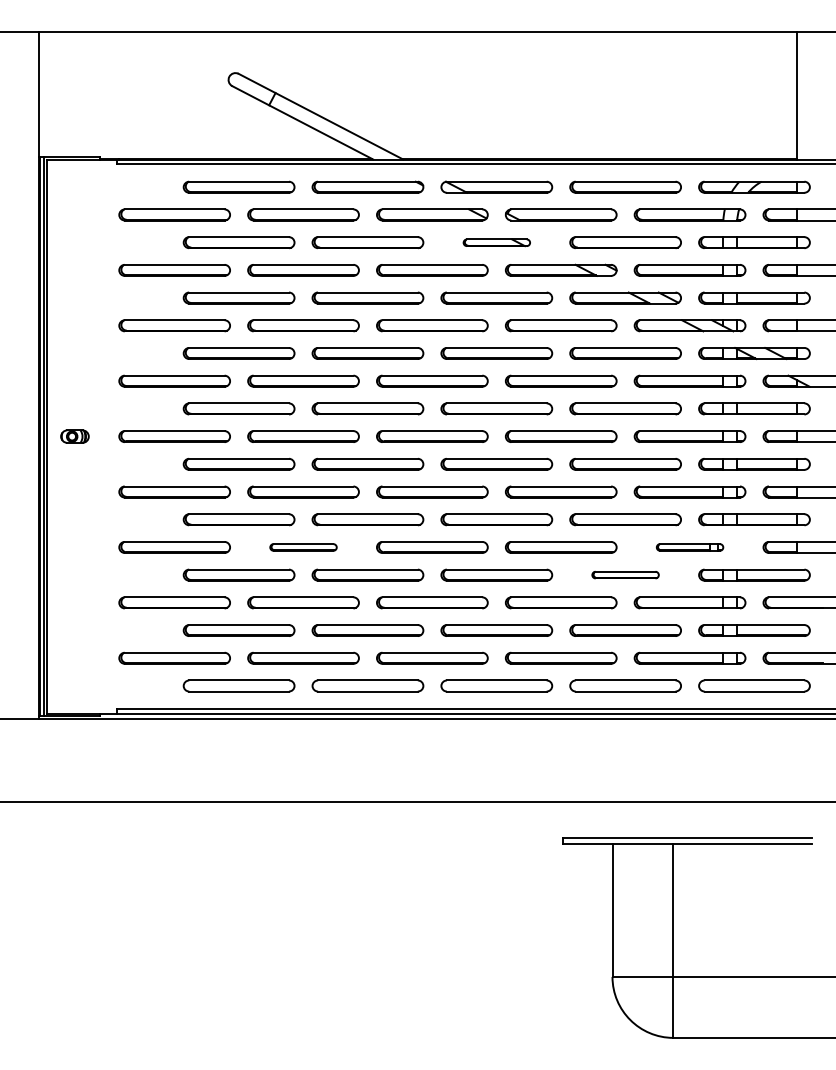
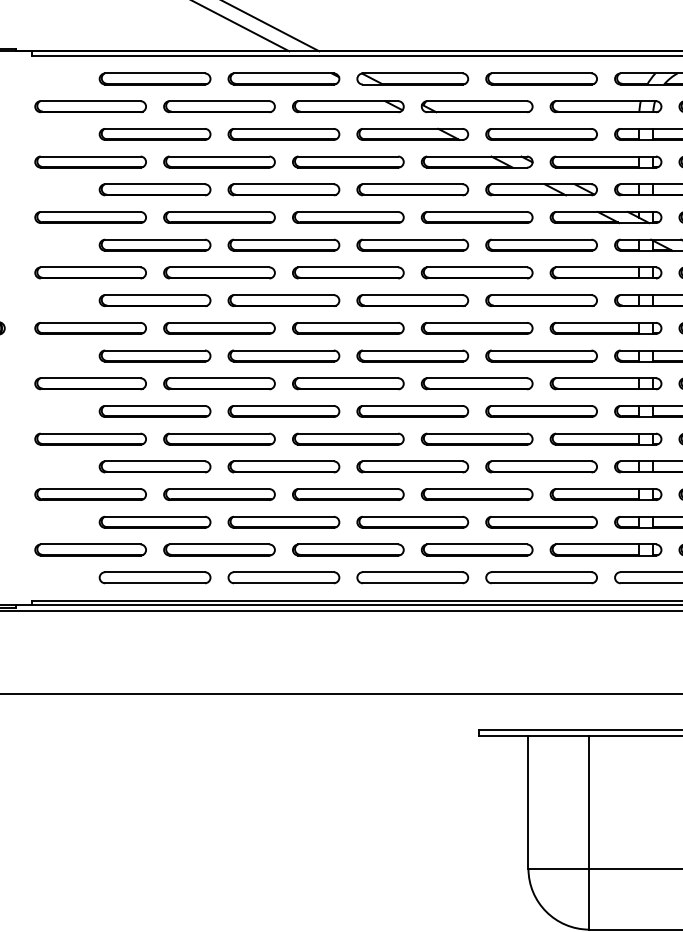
part: (496, 242) -> (412, 134), size x1.67
part: (303, 547) -> (219, 439), size x1.67
part: (689, 547) -> (605, 439), size x1.67
part: (625, 574) -> (541, 466), size x1.67

